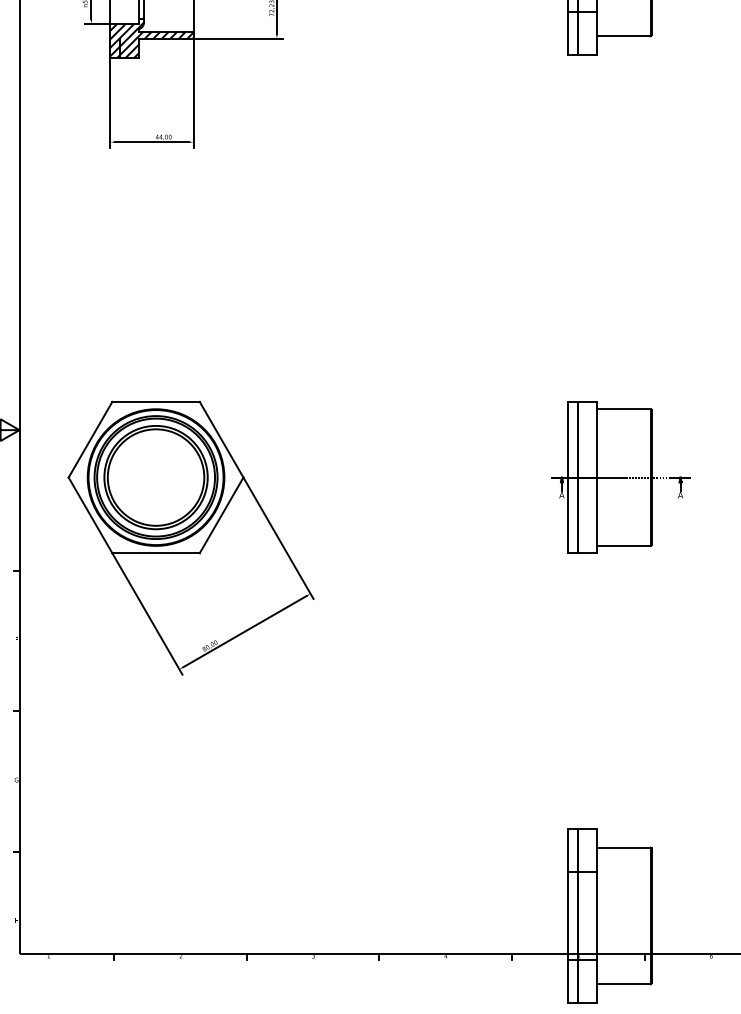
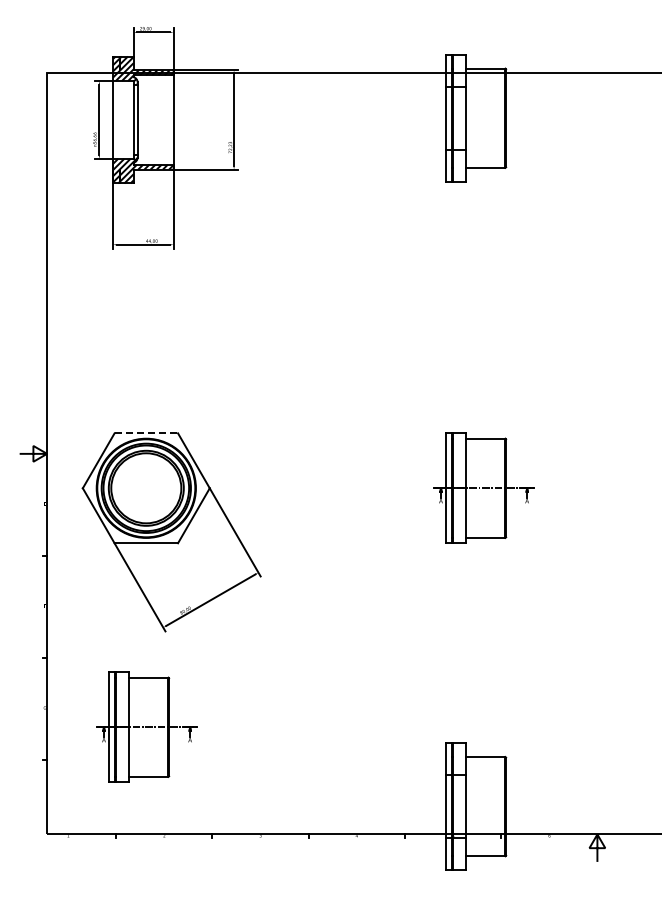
line: (156, 402) -> (146, 433), solid -> dashed
part: (156, 805) -> (146, 726), added

